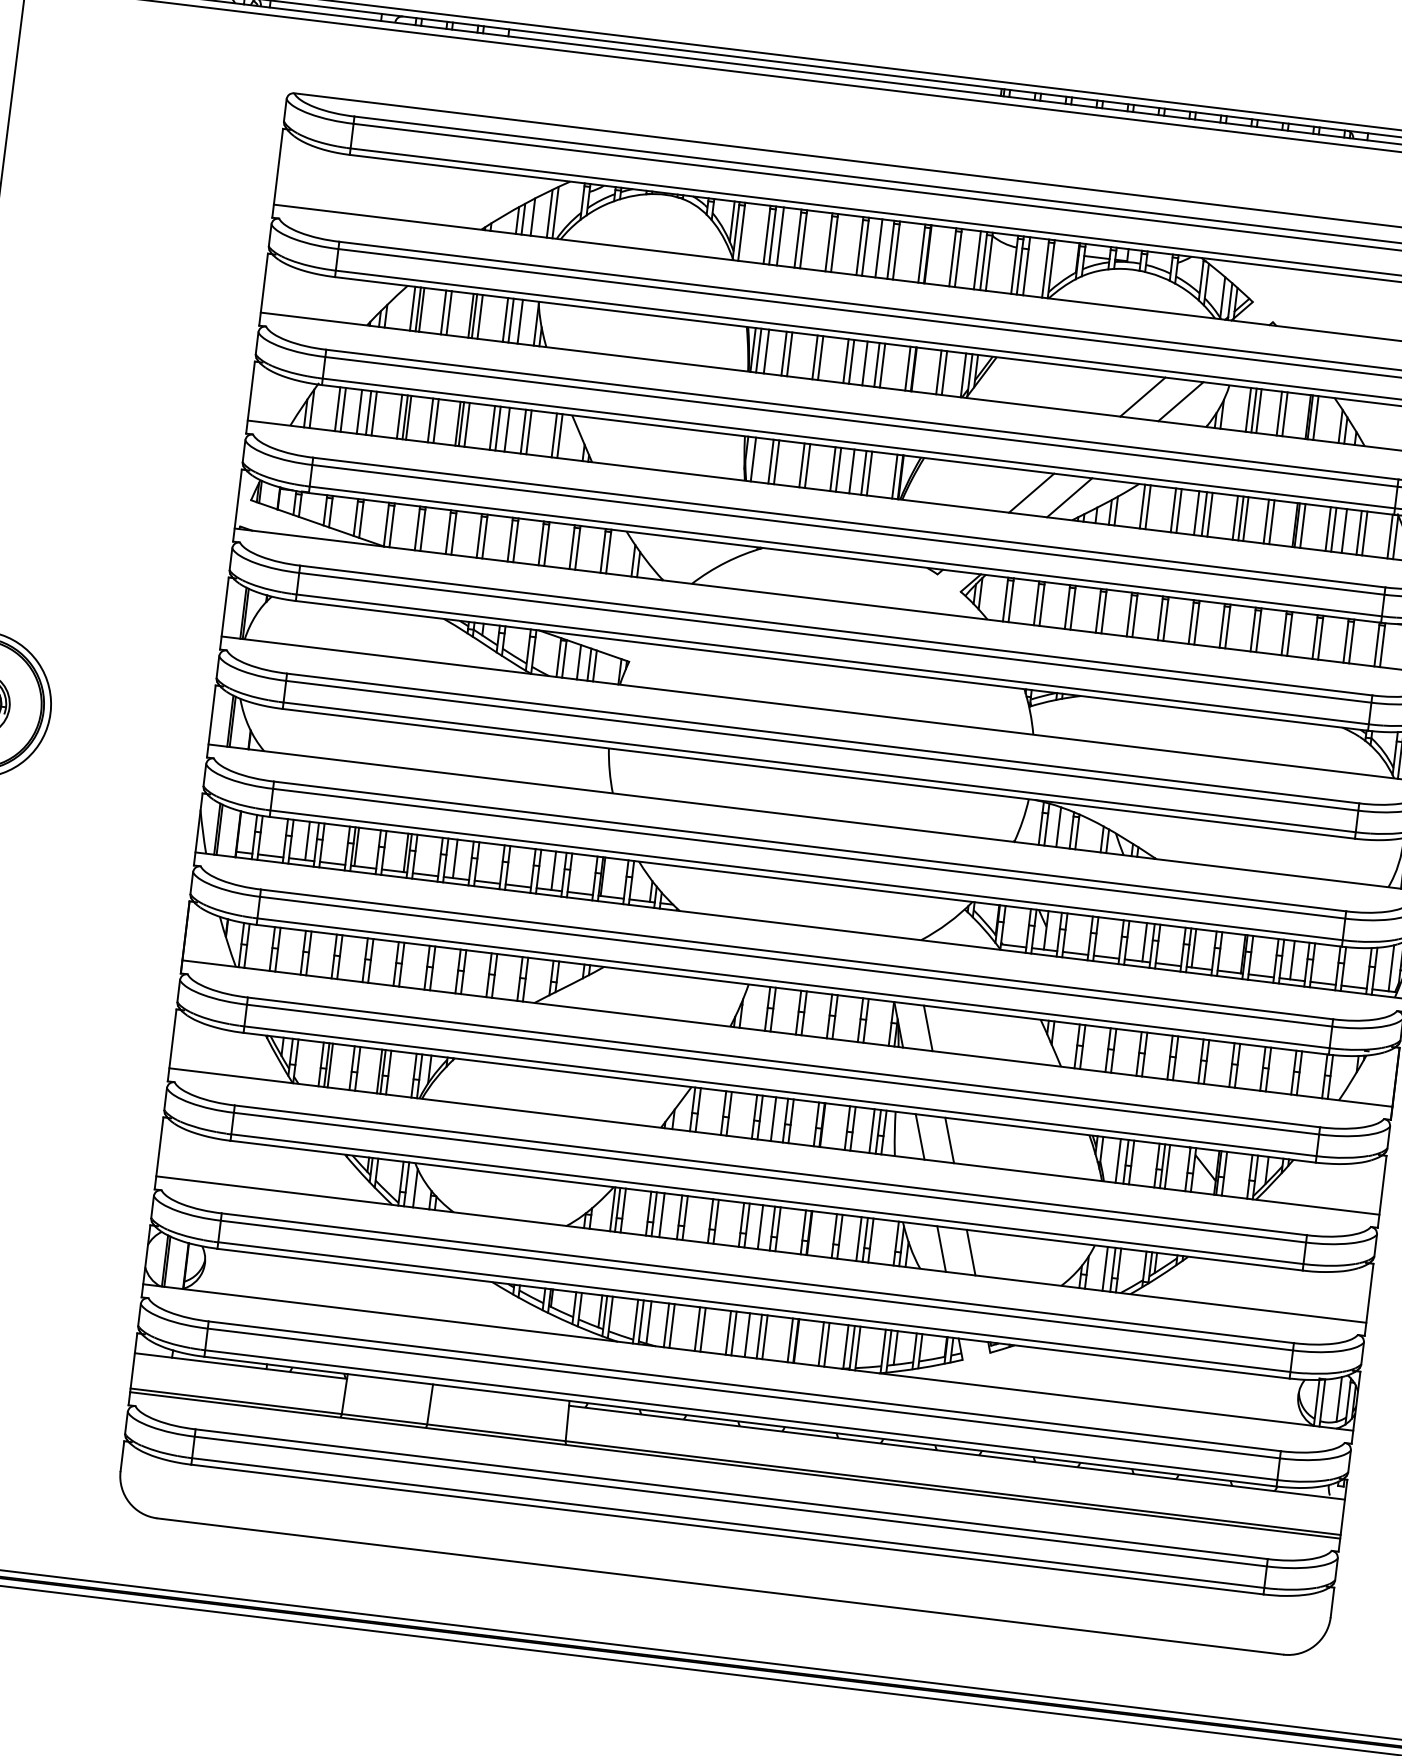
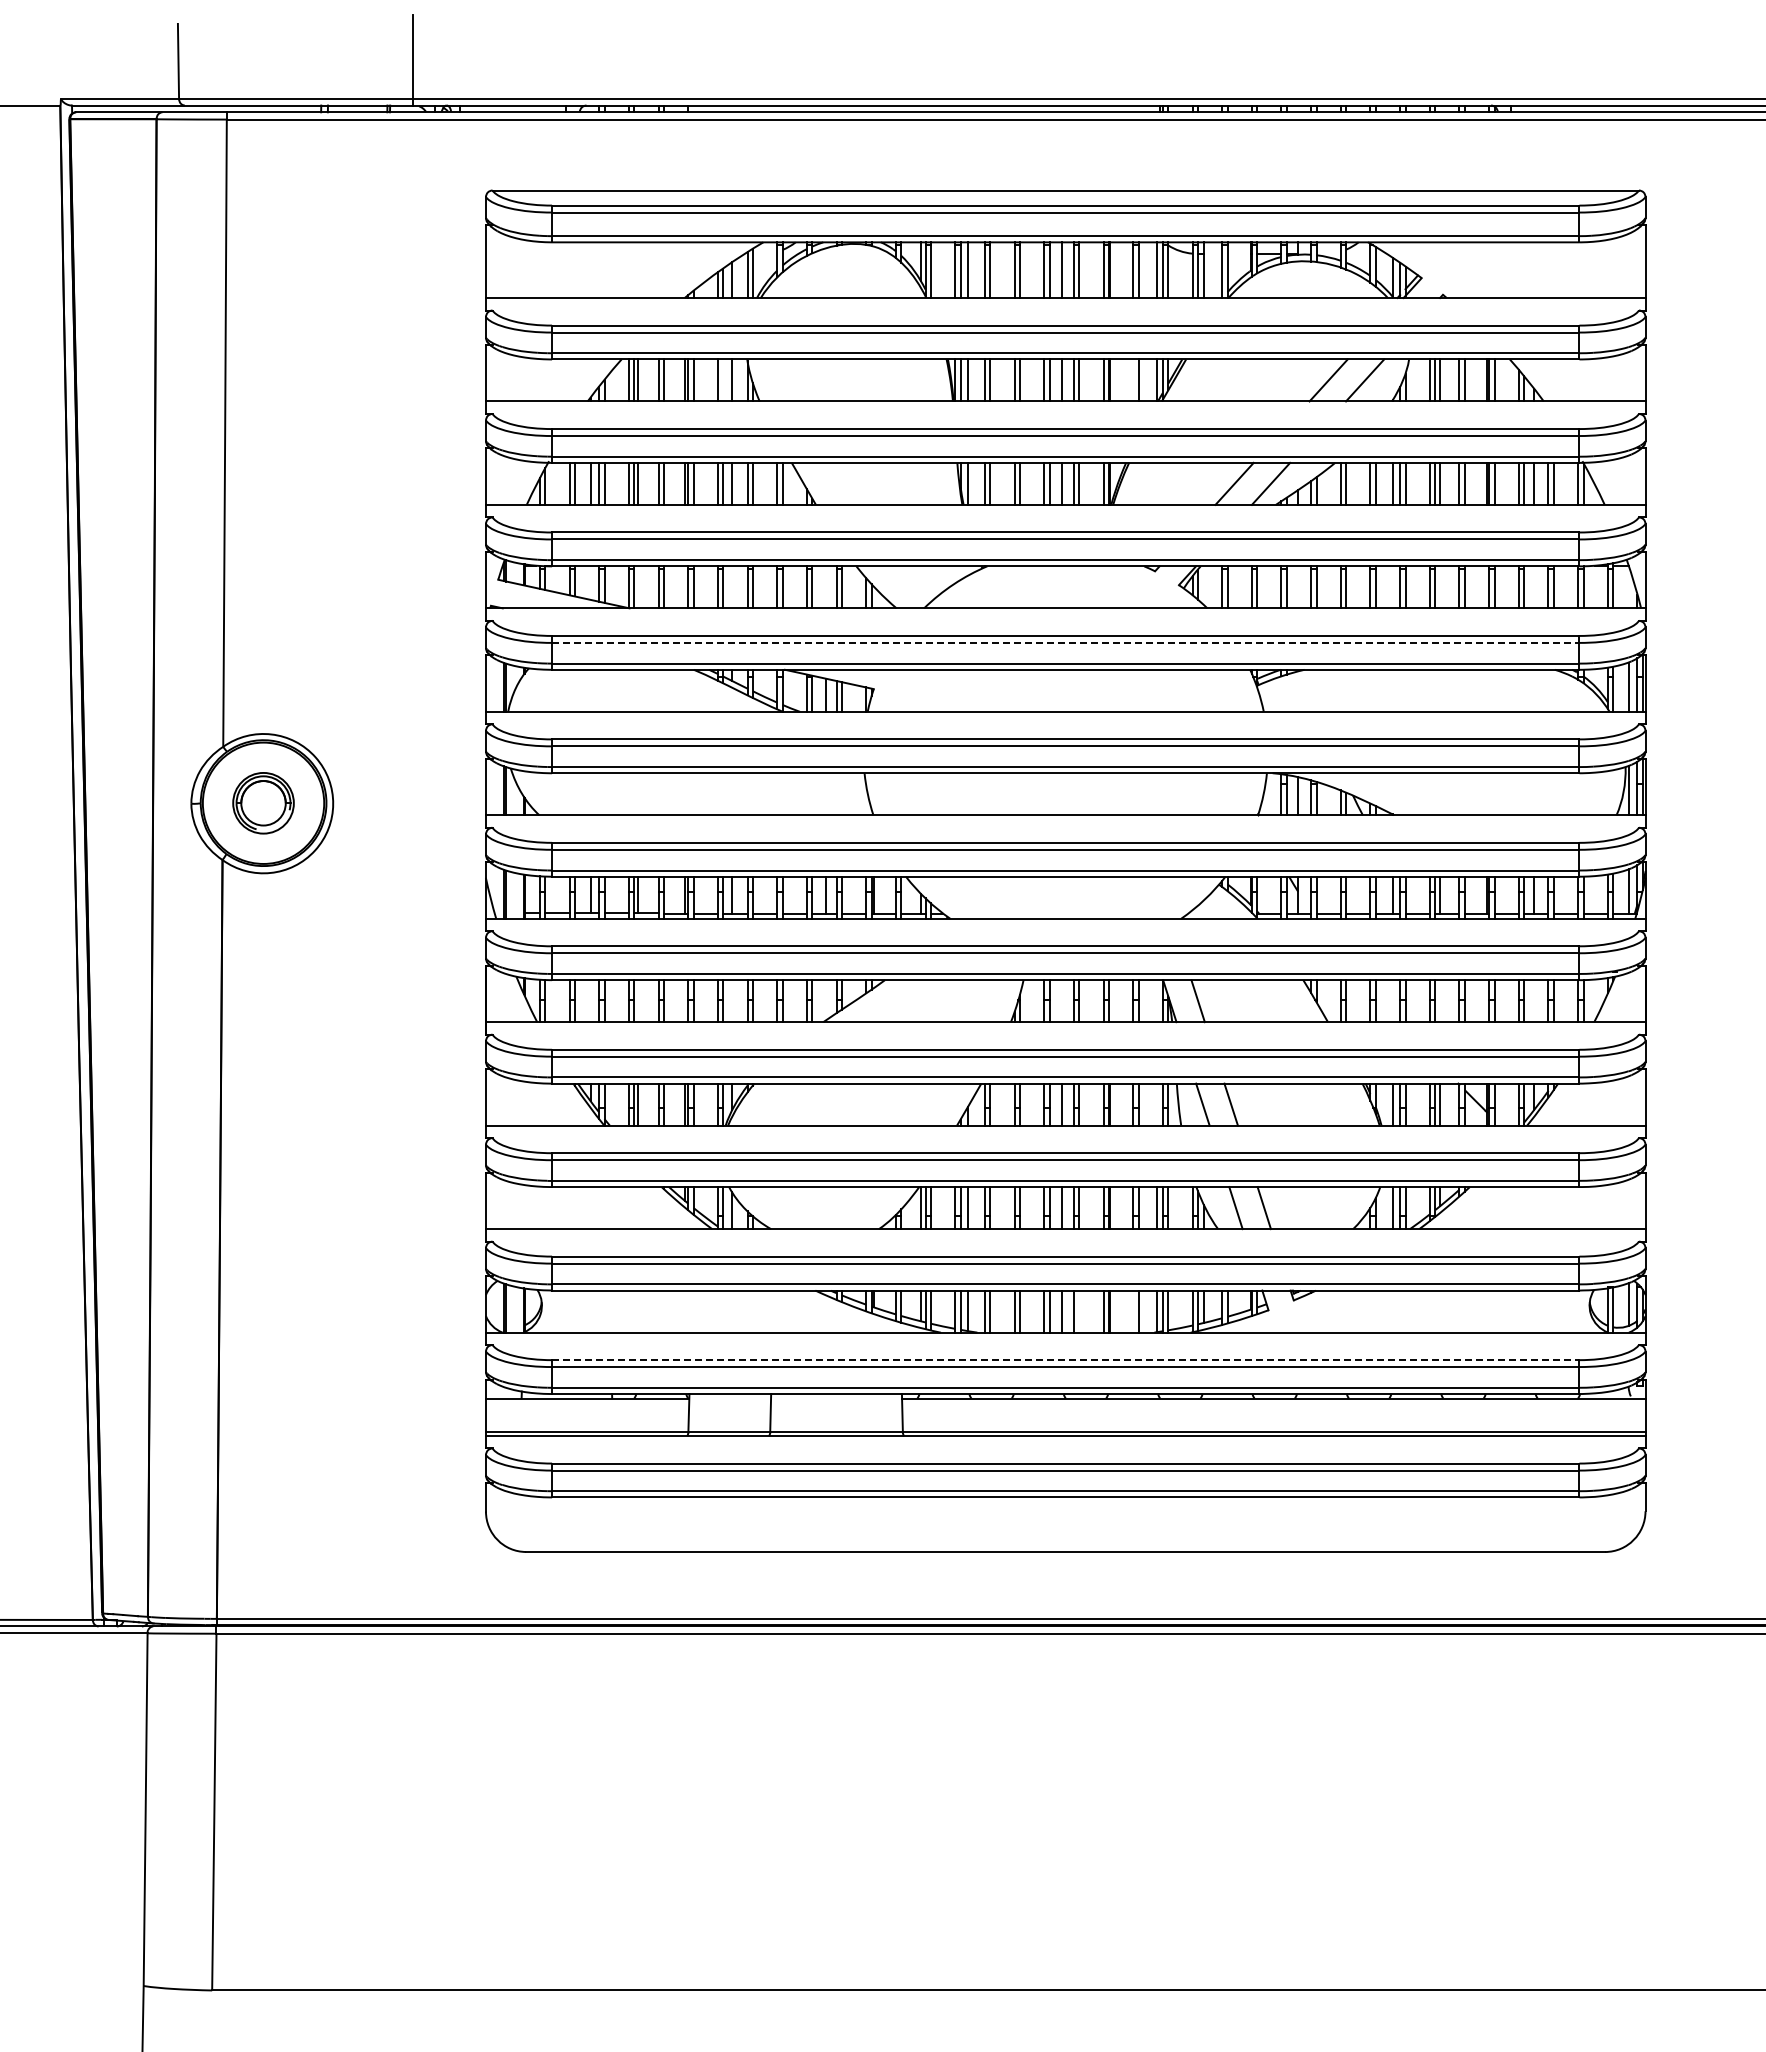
line: (511, 320) -> (723, 380), removed
line: (939, 372) -> (1133, 380), removed
line: (835, 637) -> (1065, 642), solid -> dashed
line: (871, 1130) -> (1156, 1104), removed
line: (765, 1337) -> (1079, 1311), removed
line: (821, 1344) -> (1133, 1311), removed
line: (744, 1386) -> (1065, 1360), solid -> dashed

